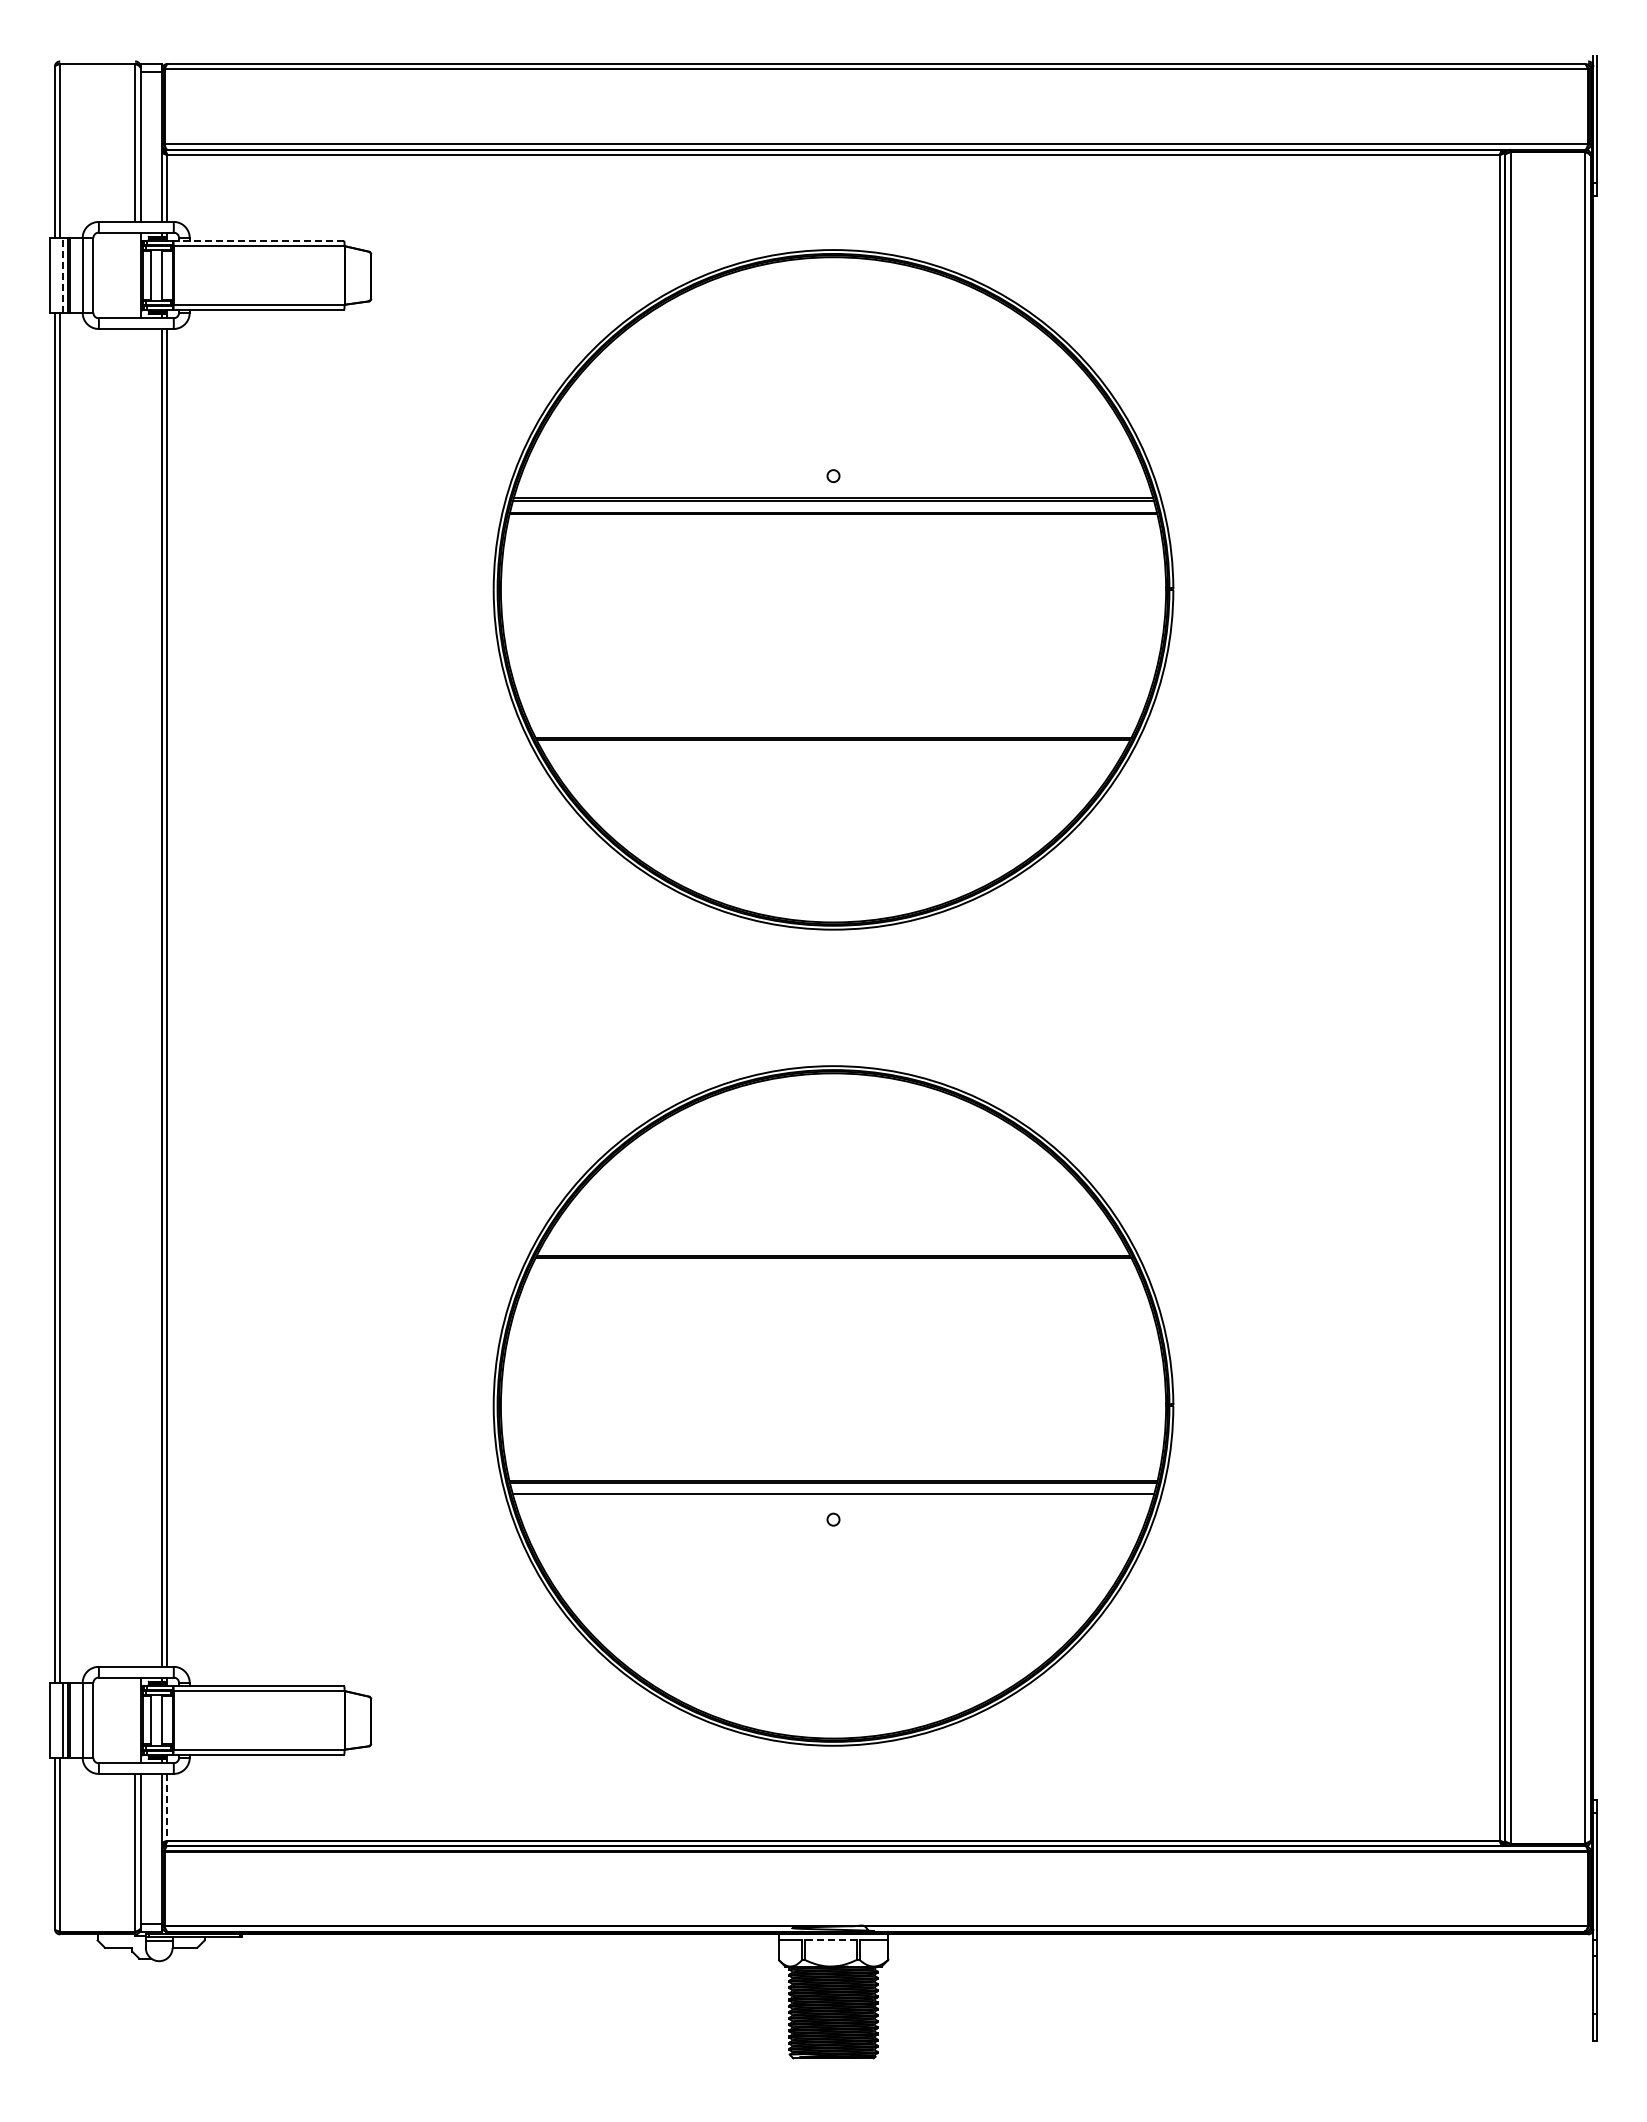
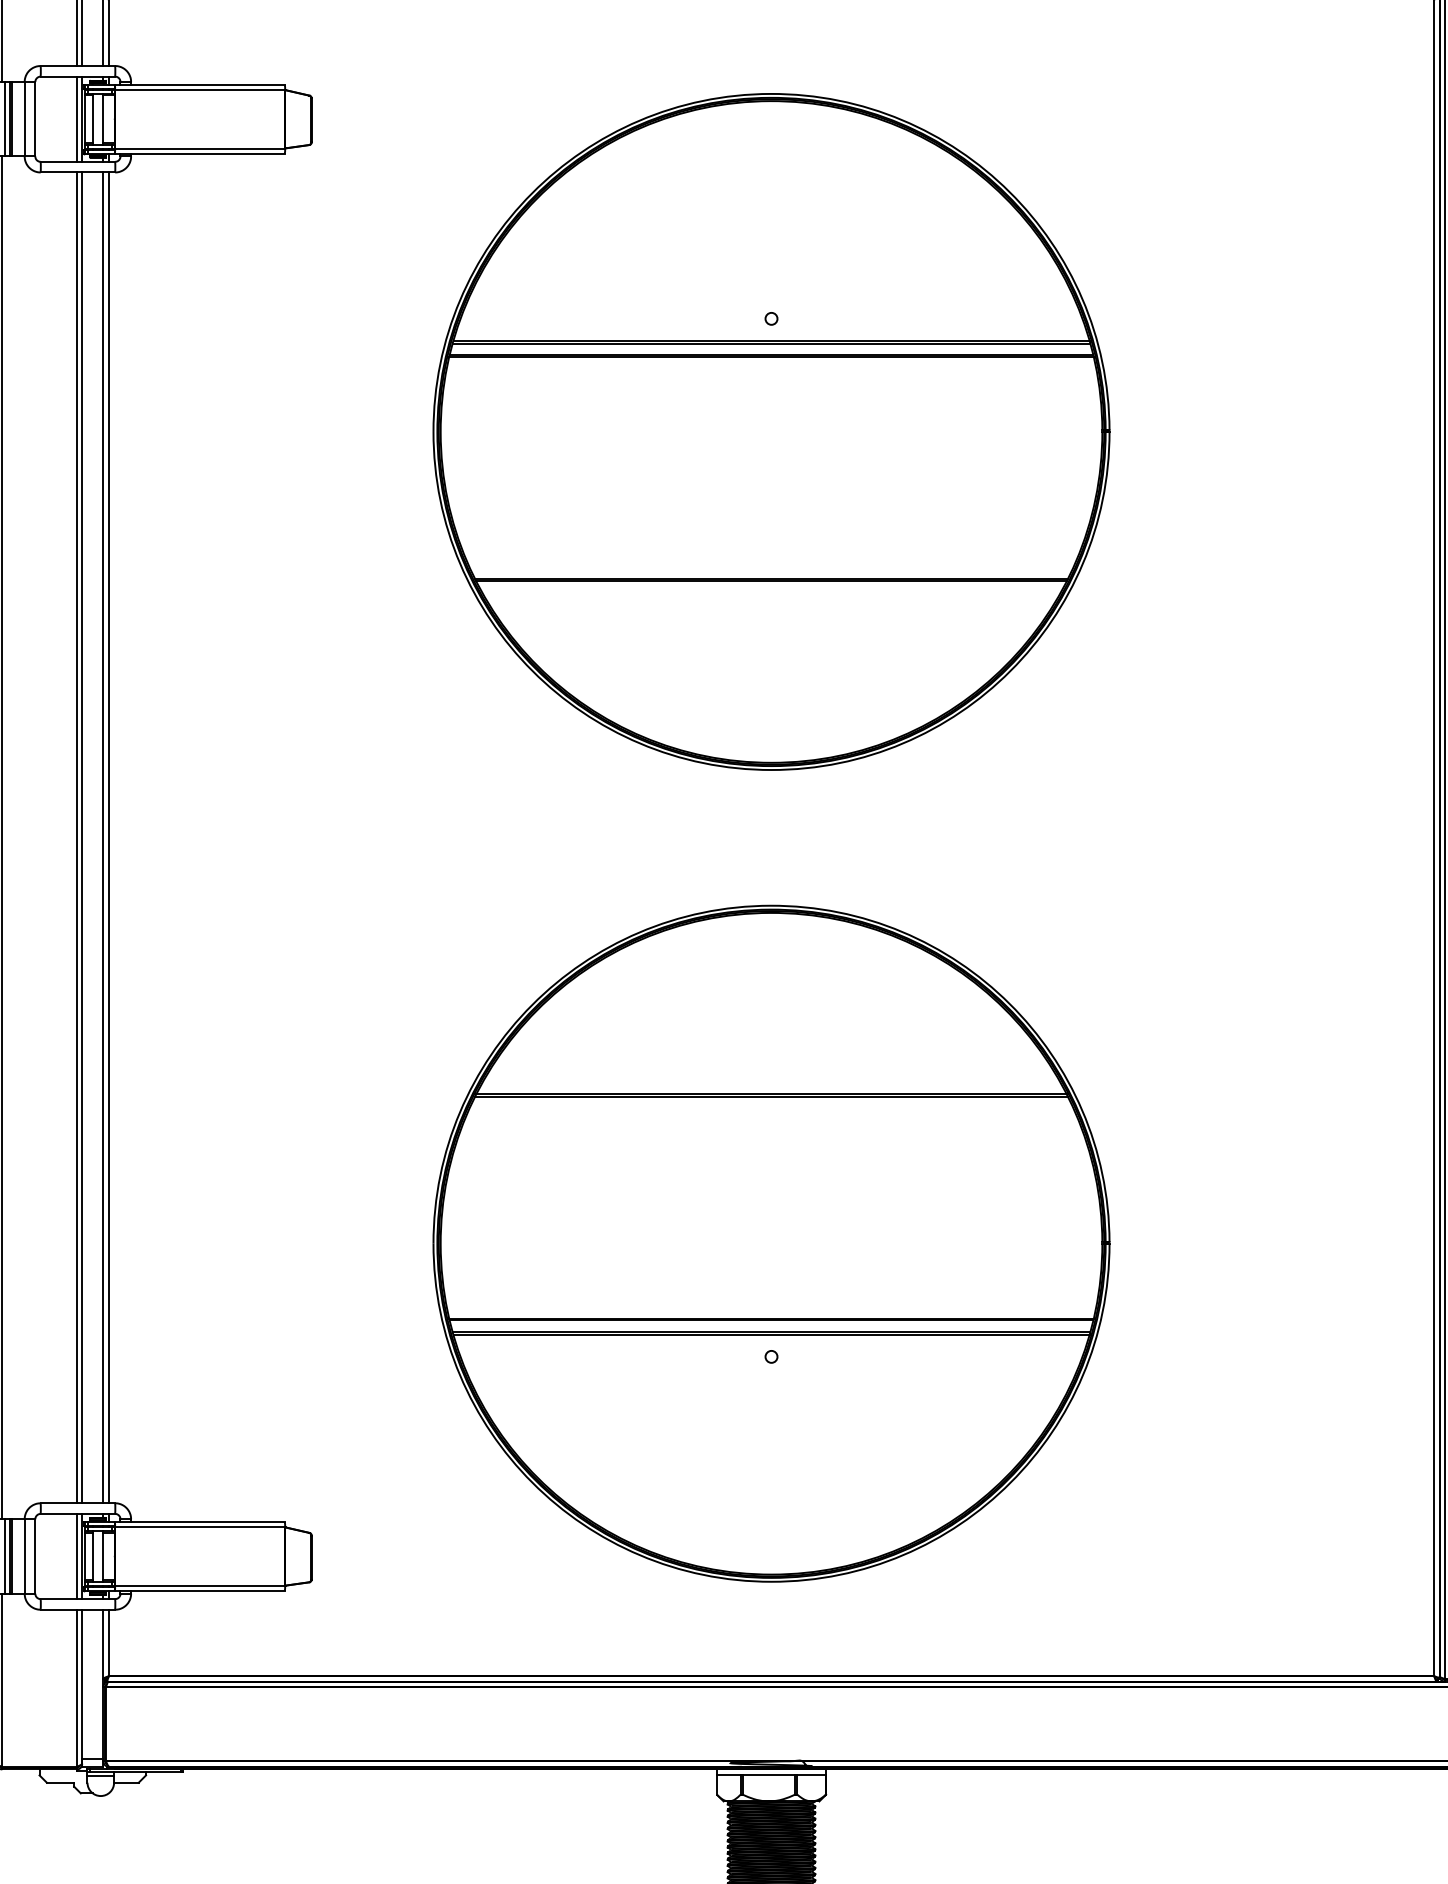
line: (258, 240) -> (199, 84), dashed -> solid
line: (63, 274) -> (5, 118), dashed -> solid
line: (135, 275) -> (77, 119), added
line: (135, 997) -> (77, 837), added
line: (140, 997) -> (82, 837), added
line: (833, 1497) -> (771, 1334), added
line: (135, 1720) -> (77, 1556), added
line: (167, 1807) -> (109, 1643), dashed -> solid
line: (830, 1939) -> (768, 1774), dashed -> solid

